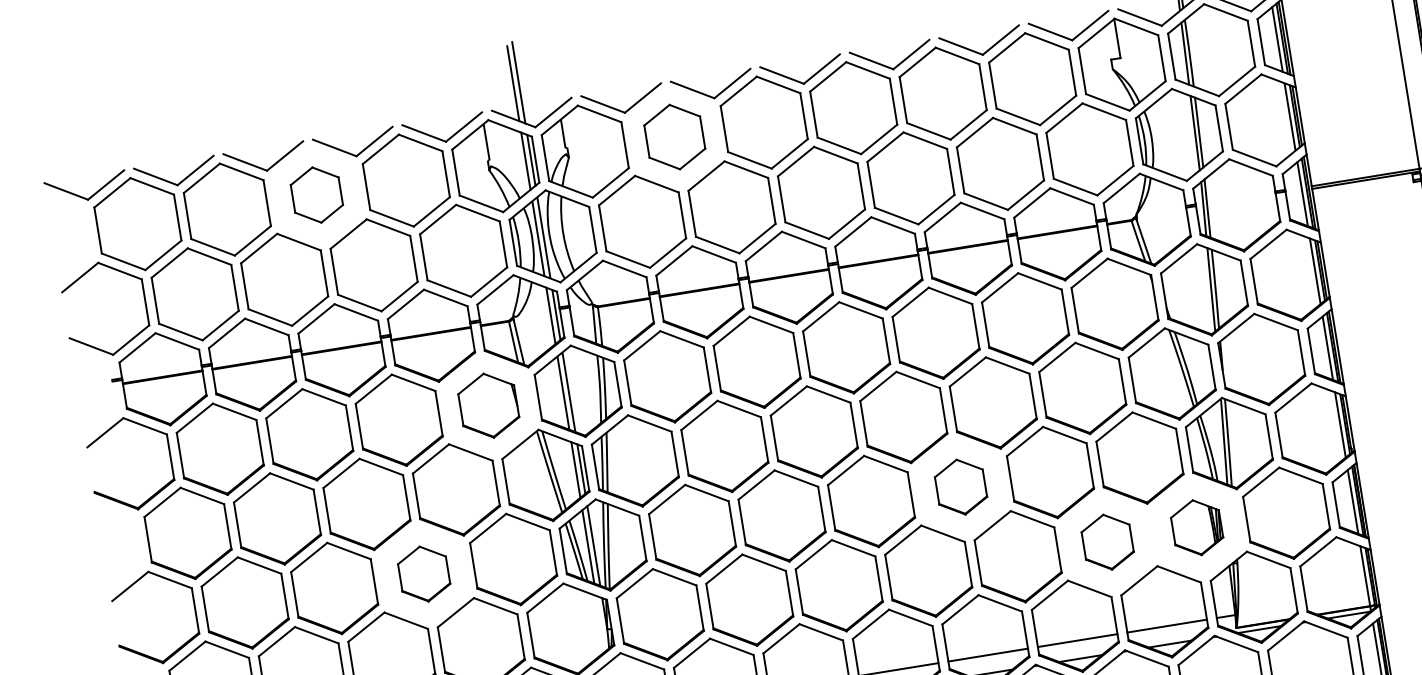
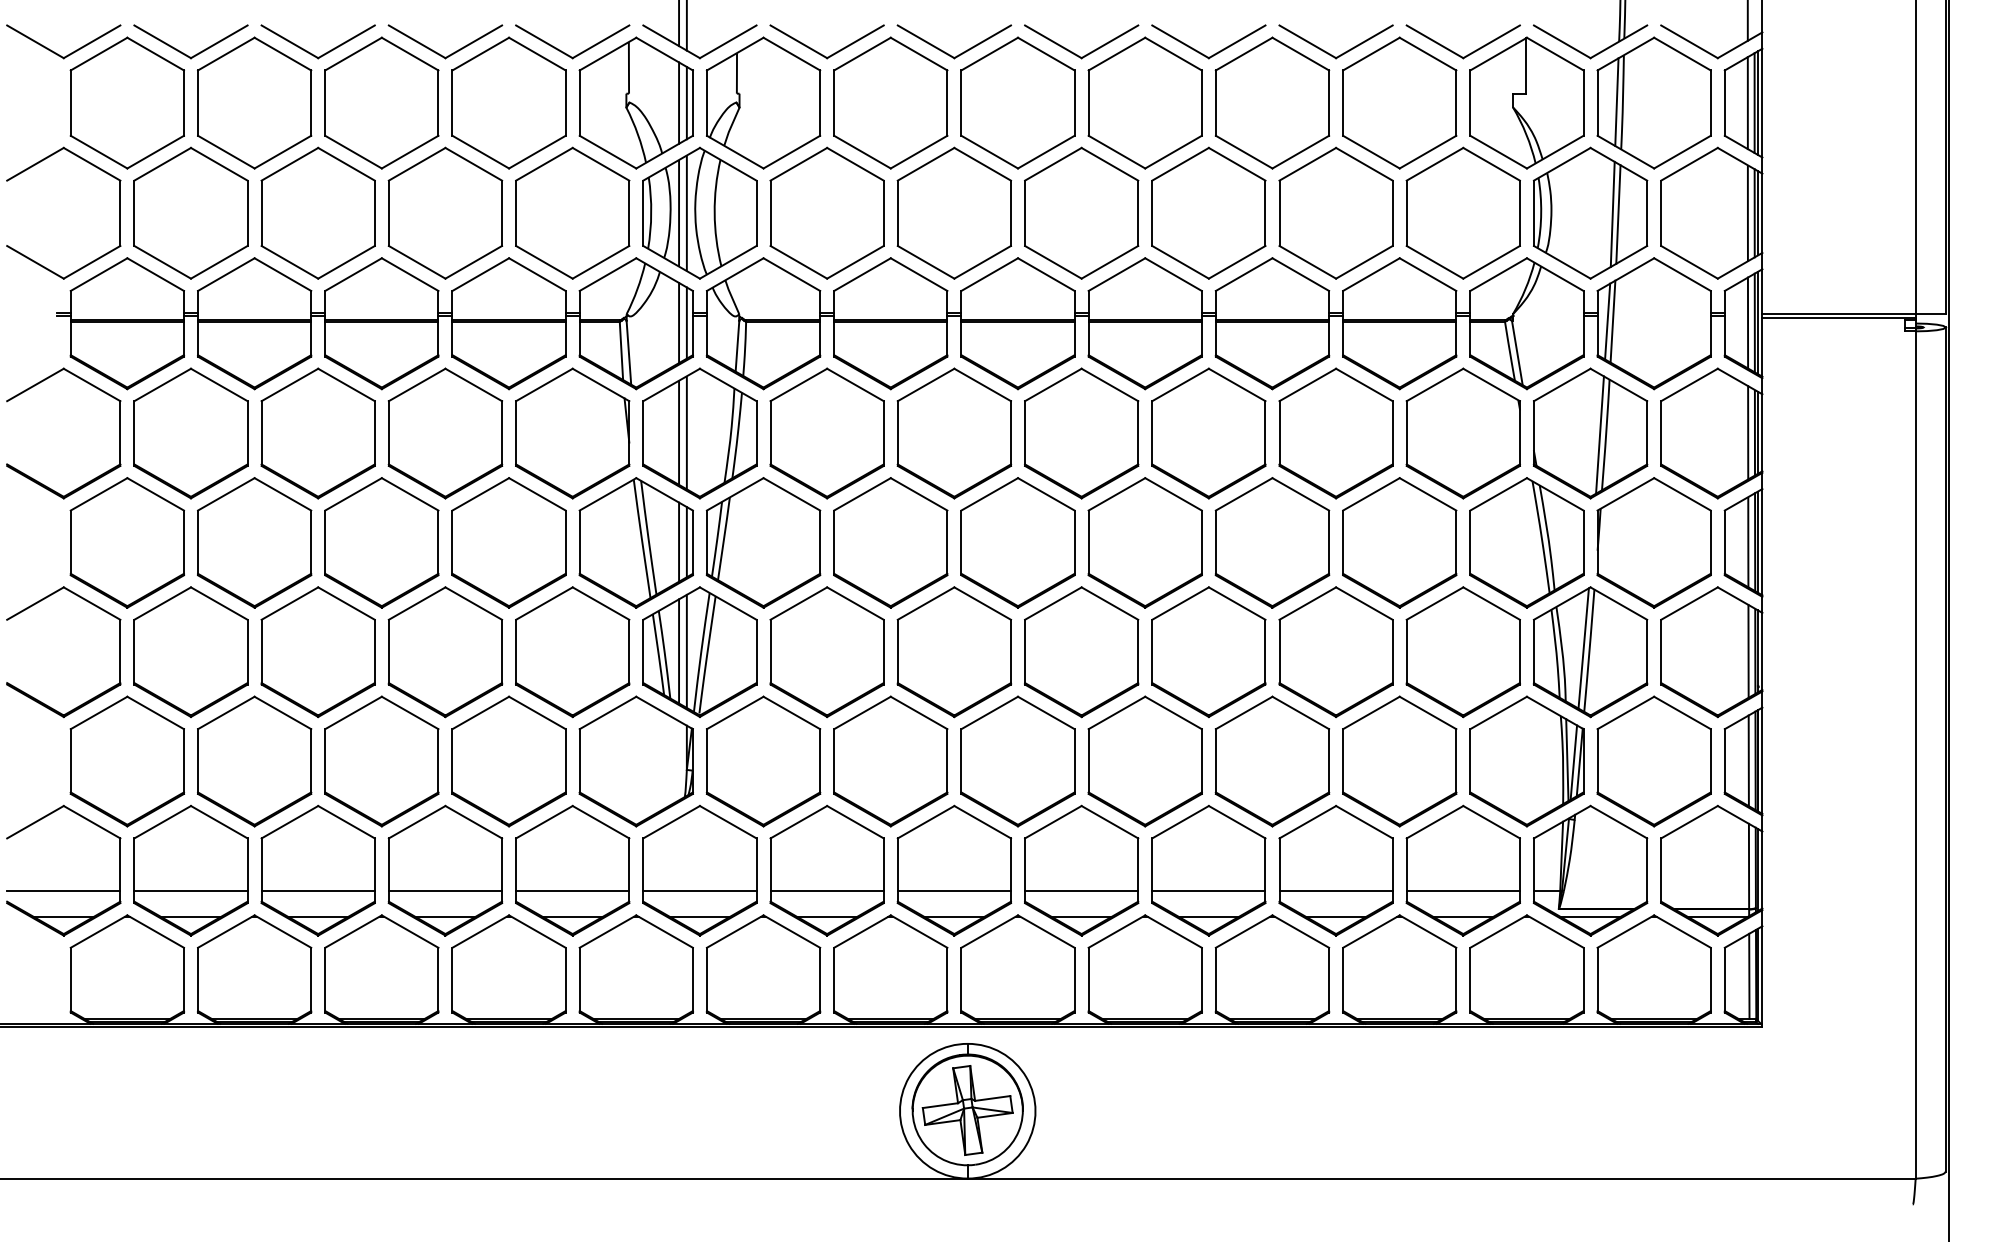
part: (674, 136) -> (890, 102), size x1.43
part: (316, 194) -> (381, 102), size x1.67
part: (488, 405) -> (572, 433), size x1.43
part: (960, 487) -> (1208, 652), size x1.67
part: (1196, 527) -> (1526, 761), size x1.67
part: (1107, 542) -> (1399, 761), size x1.67
part: (424, 574) -> (445, 652), size x1.67

